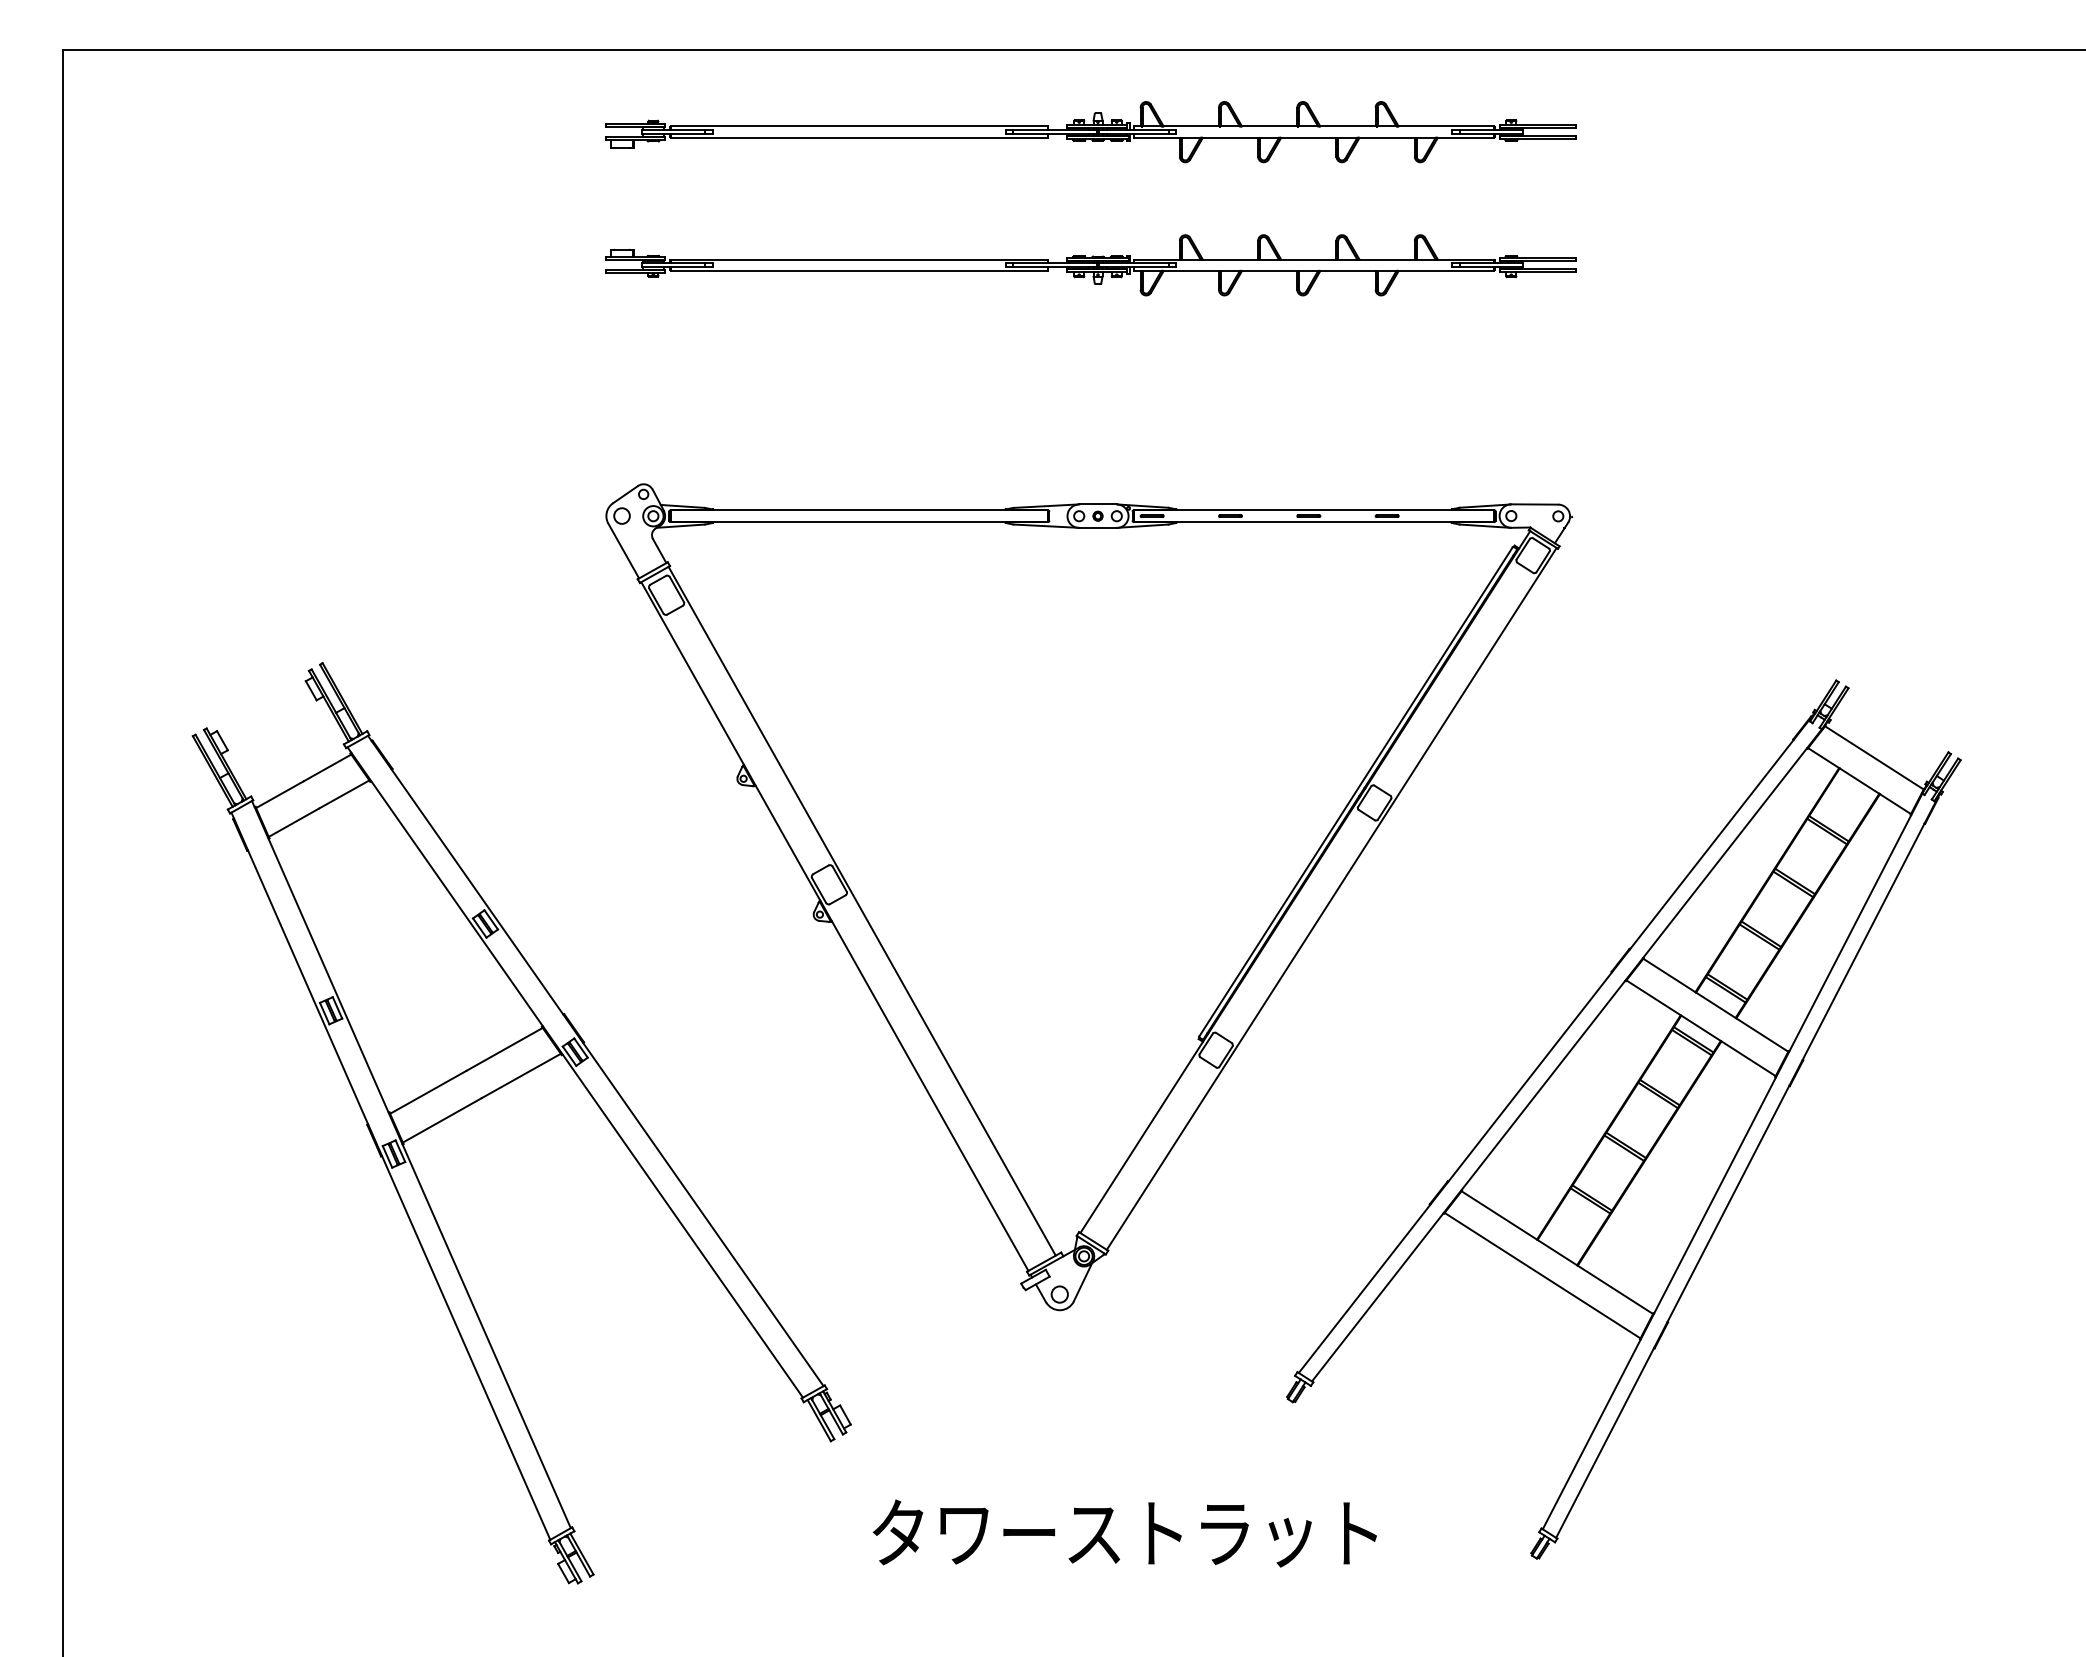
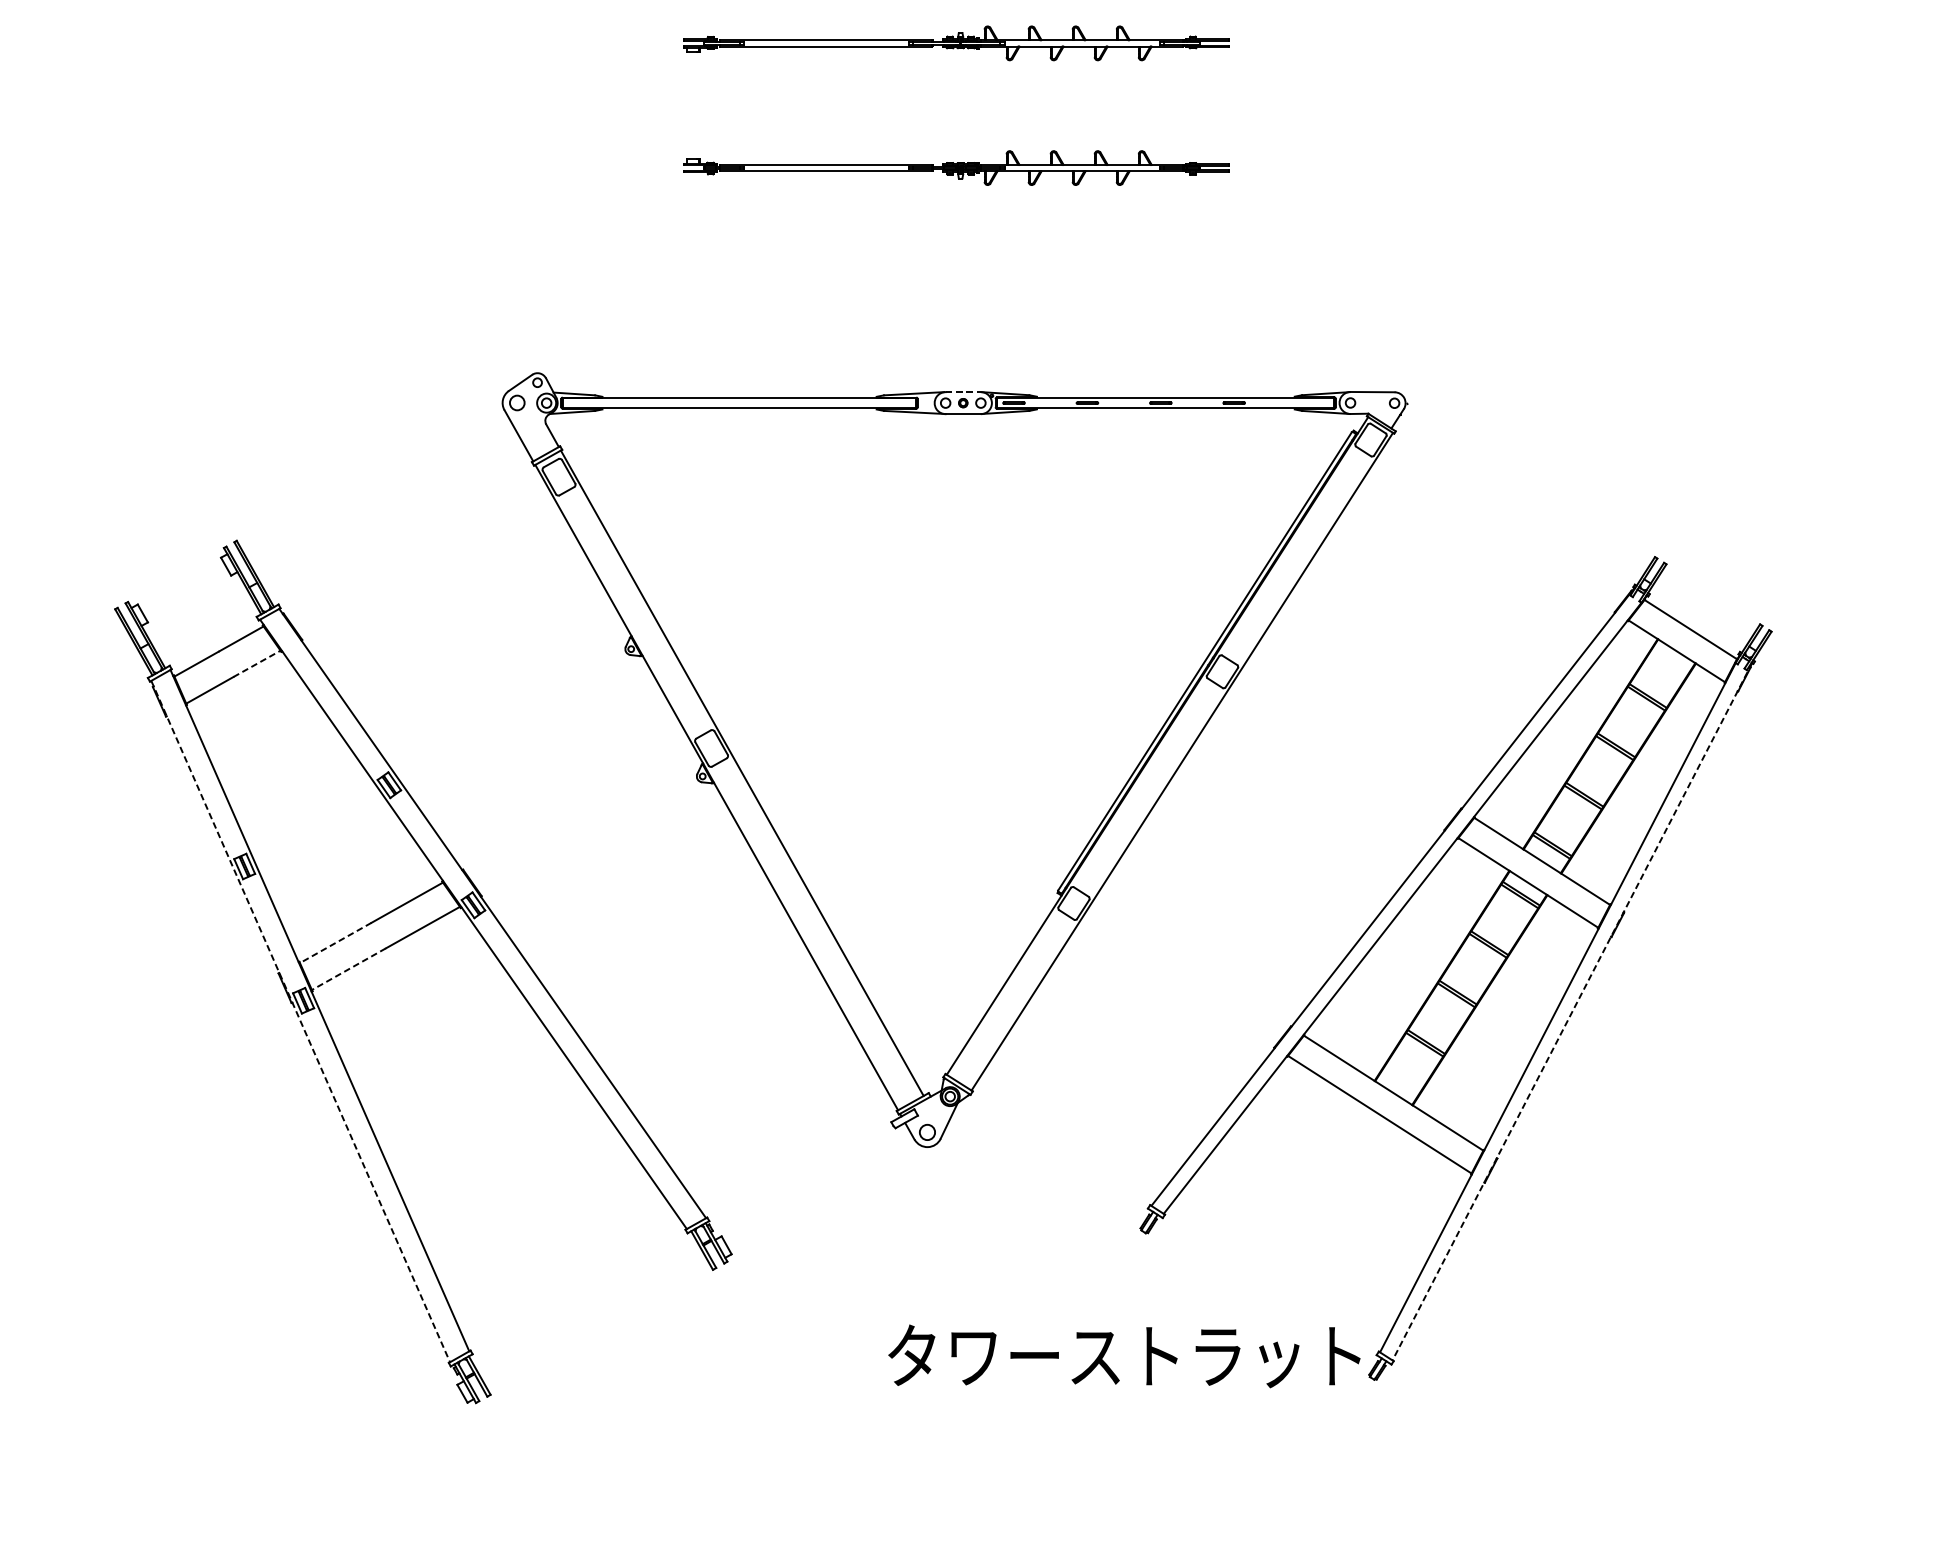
part: (1090, 132) -> (956, 43), size x0.6
part: (1090, 265) -> (956, 168), size x0.6
line: (1098, 504) -> (963, 392), solid -> dashed
line: (344, 794) -> (257, 663), solid -> dashed
line: (428, 1092) -> (335, 943), solid -> dashed
line: (441, 1120) -> (348, 969), solid -> dashed
line: (1748, 1165) -> (1572, 1011), solid -> dashed
line: (390, 1176) -> (300, 1021), solid -> dashed
text: (1124, 1533) -> (1123, 1356), moved

